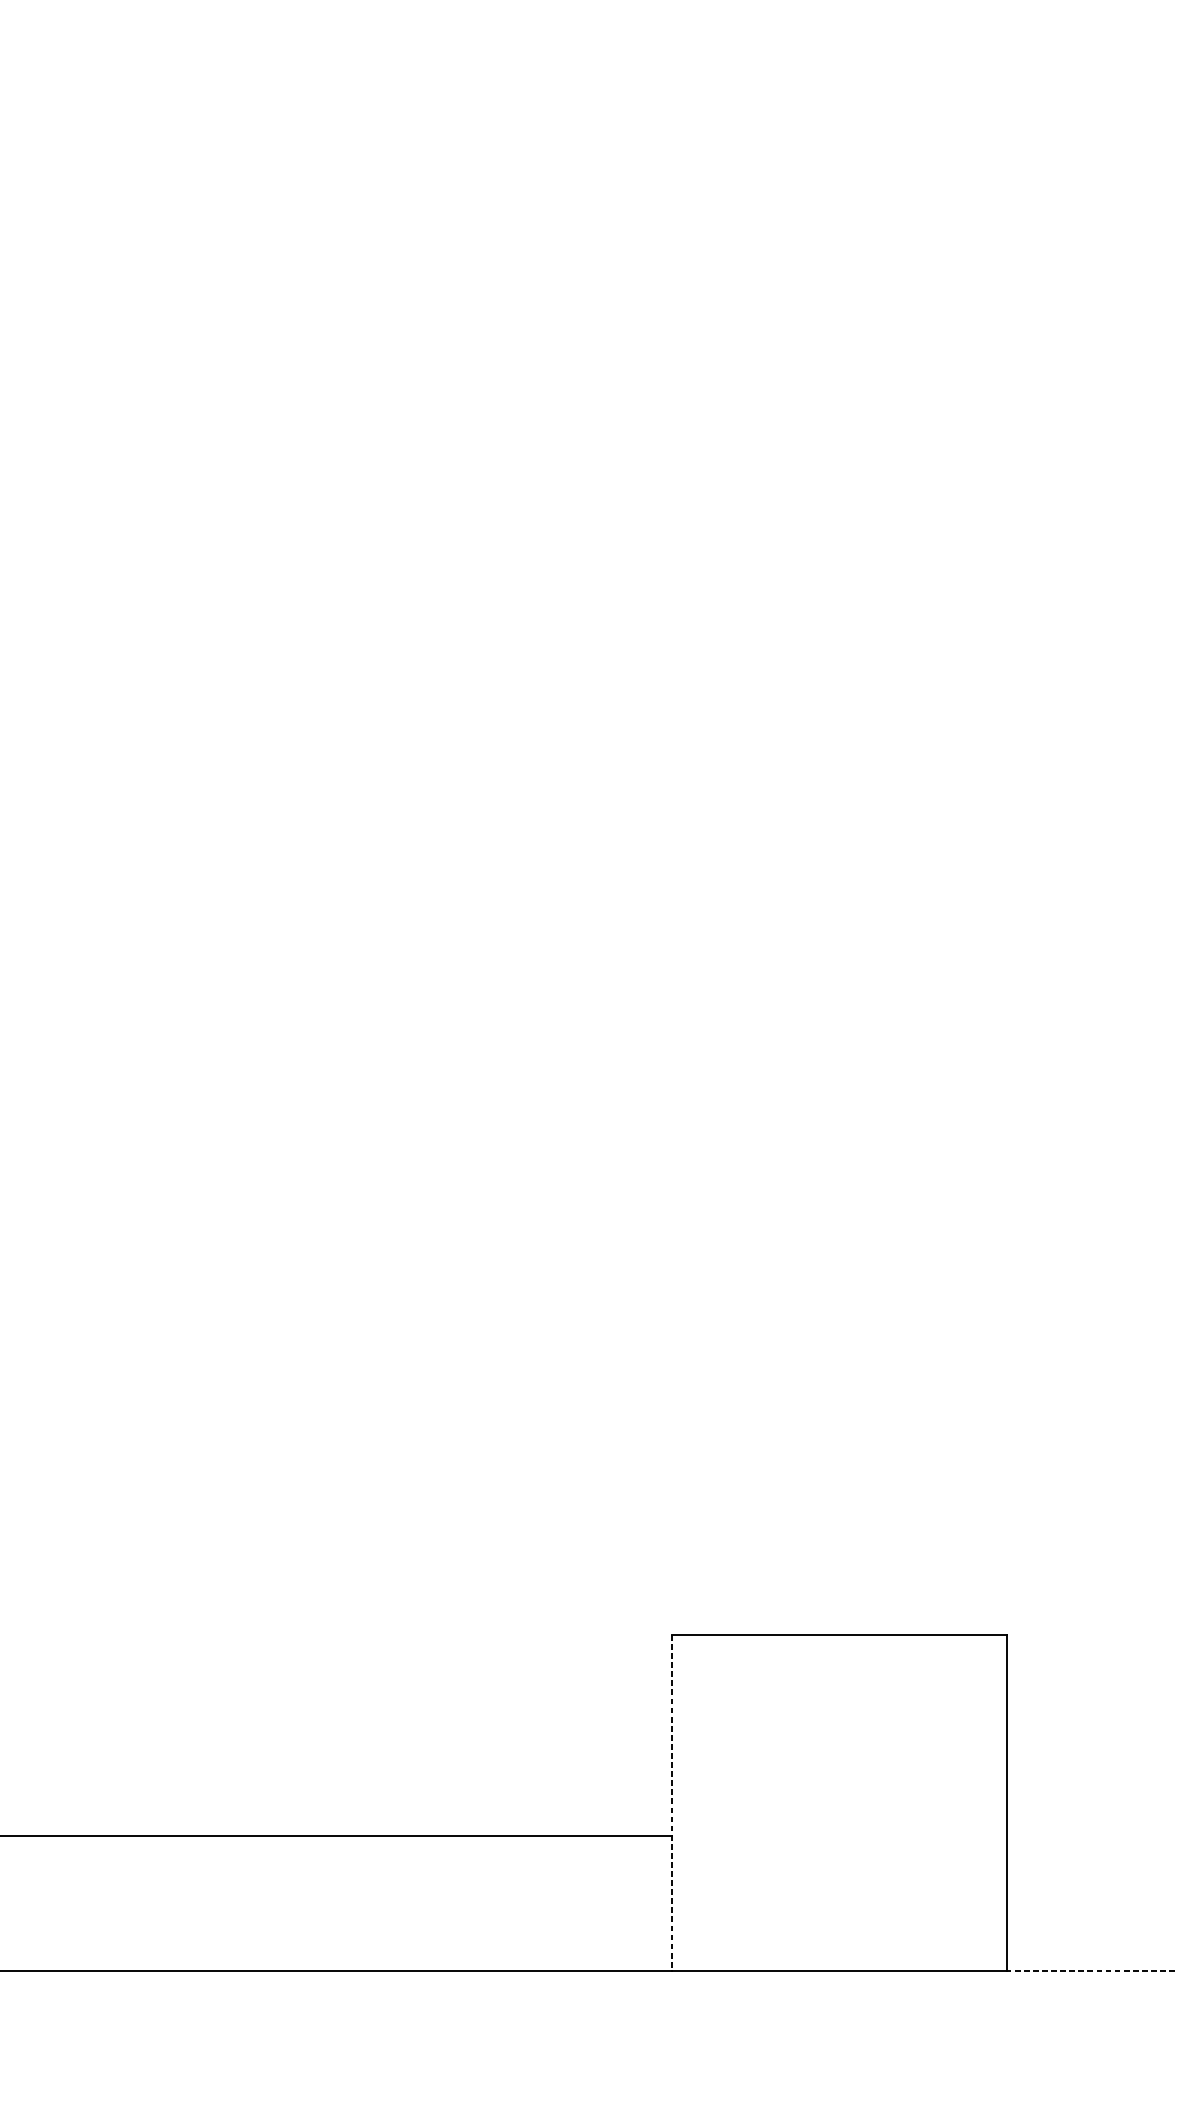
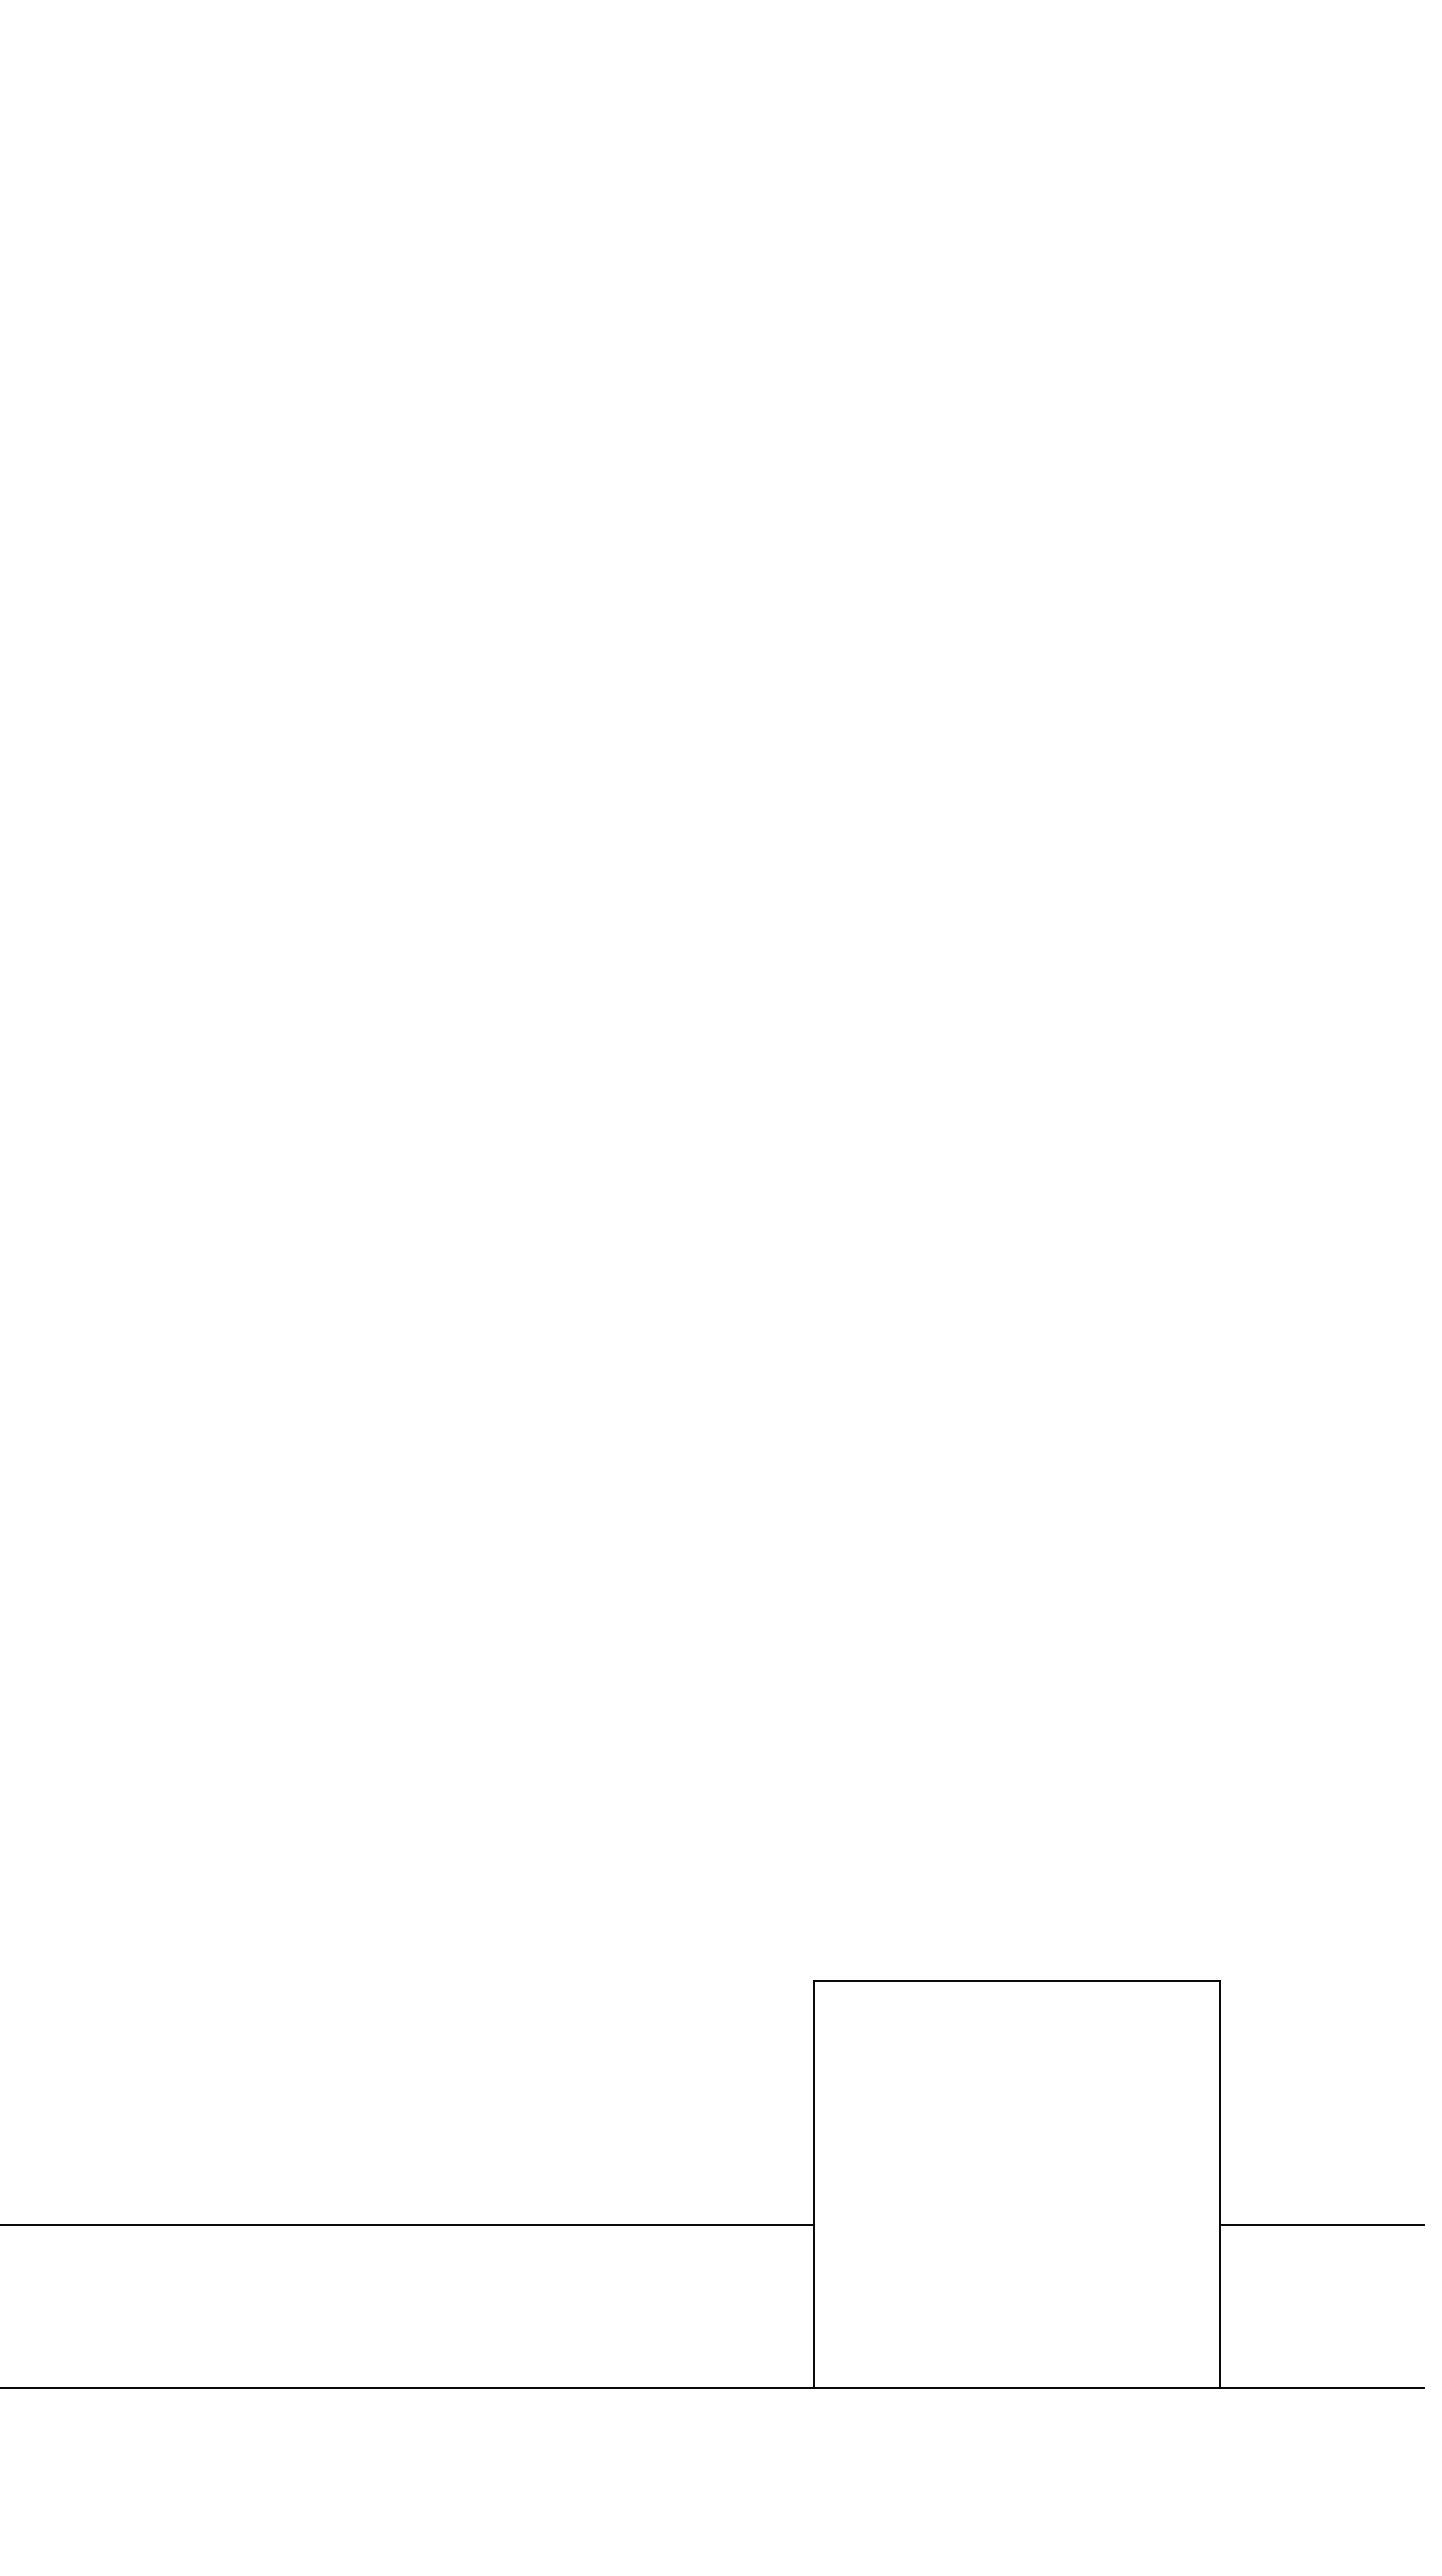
line: (671, 1802) -> (813, 2184), dashed -> solid
line: (1090, 1835) -> (1321, 2224), added
line: (1090, 1970) -> (1321, 2387), dashed -> solid

